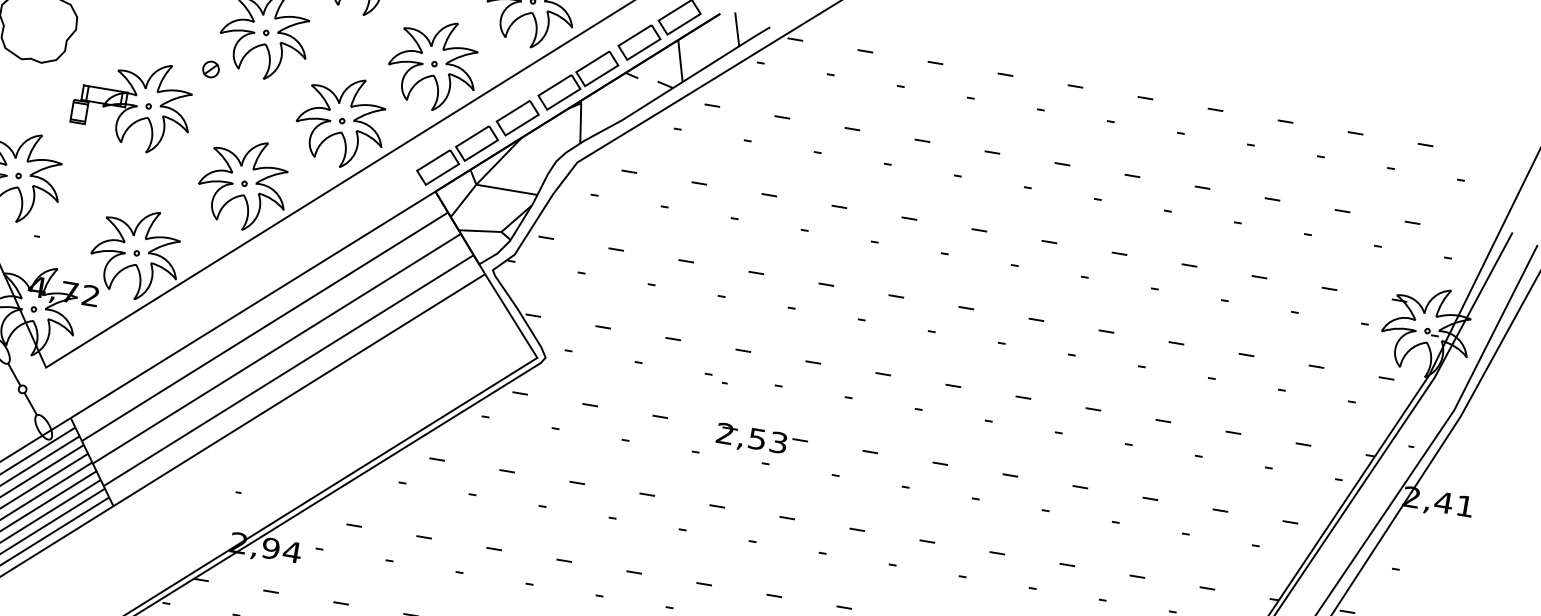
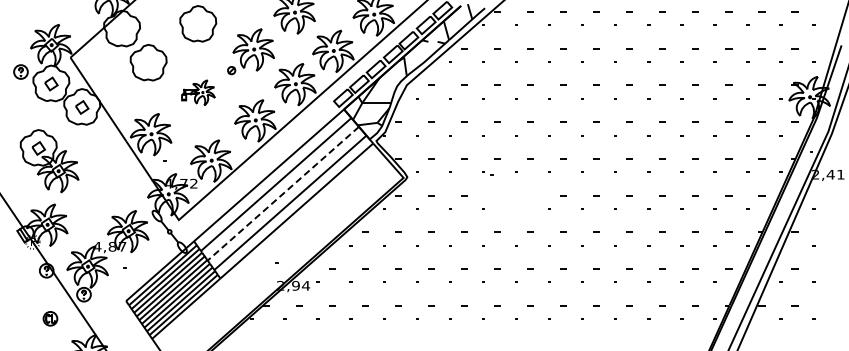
part: (132, 104) -> (198, 92), size x0.6
line: (277, 348) -> (283, 193), solid -> dashed
part: (759, 446) -> (512, 201), removed

